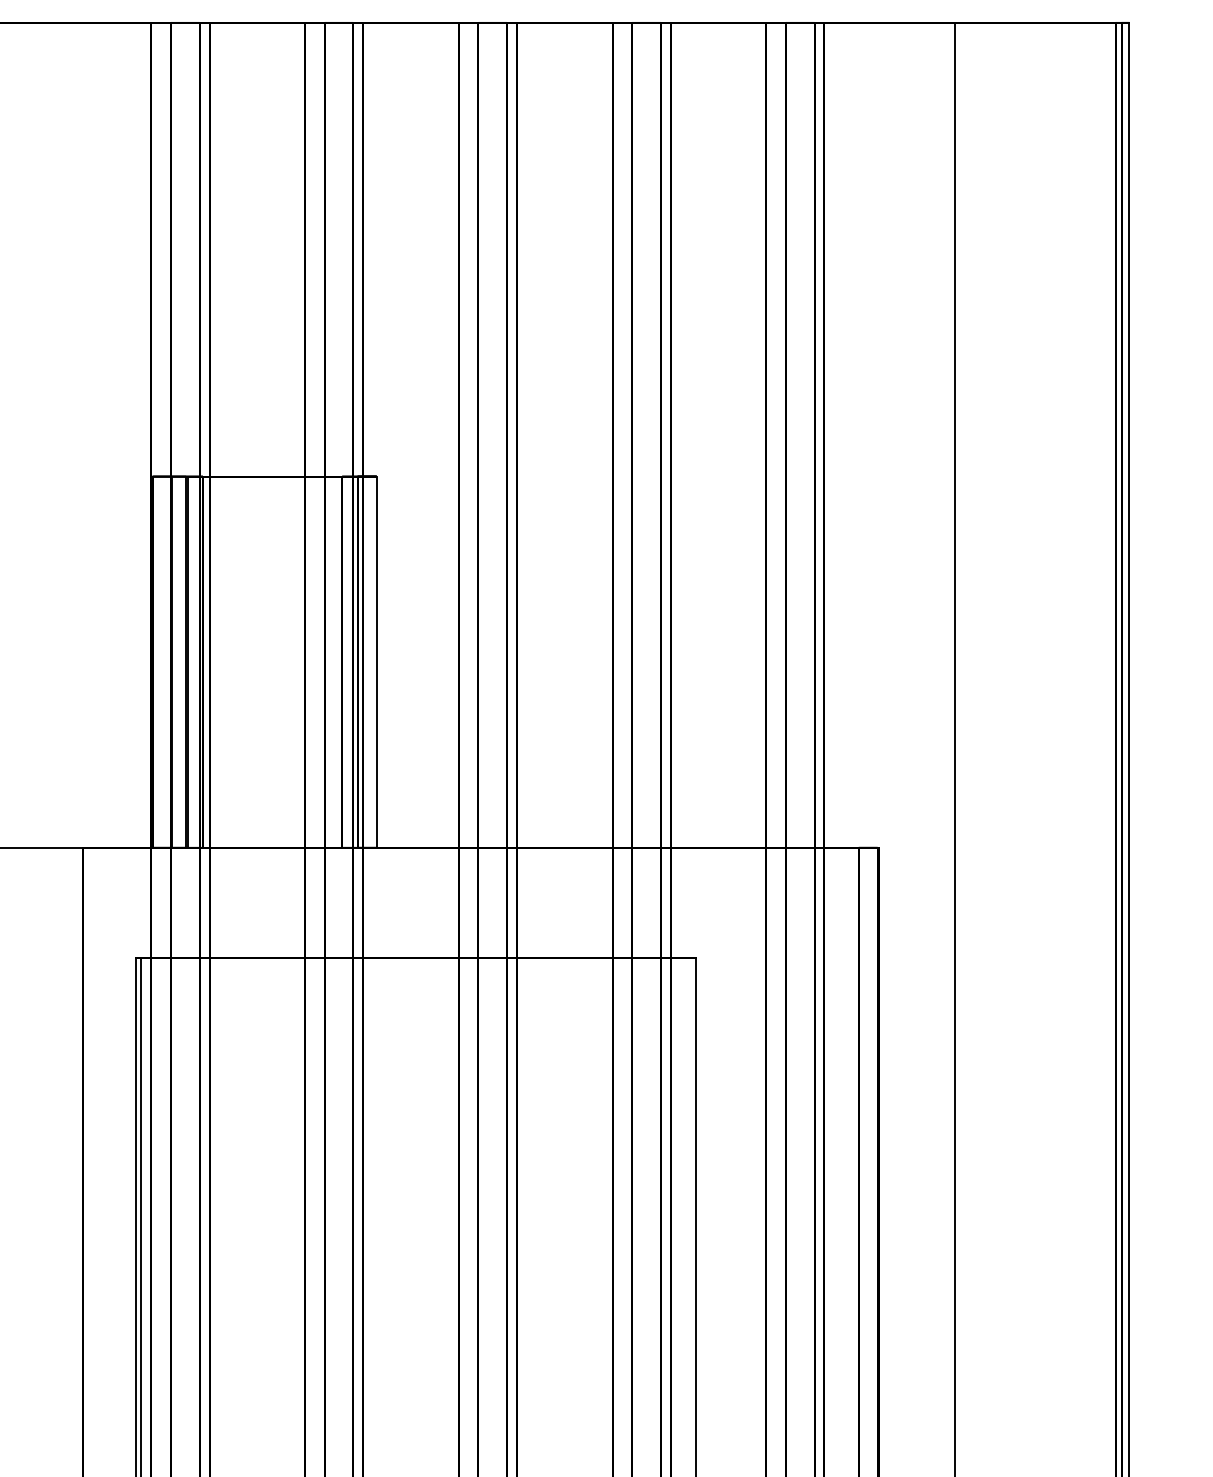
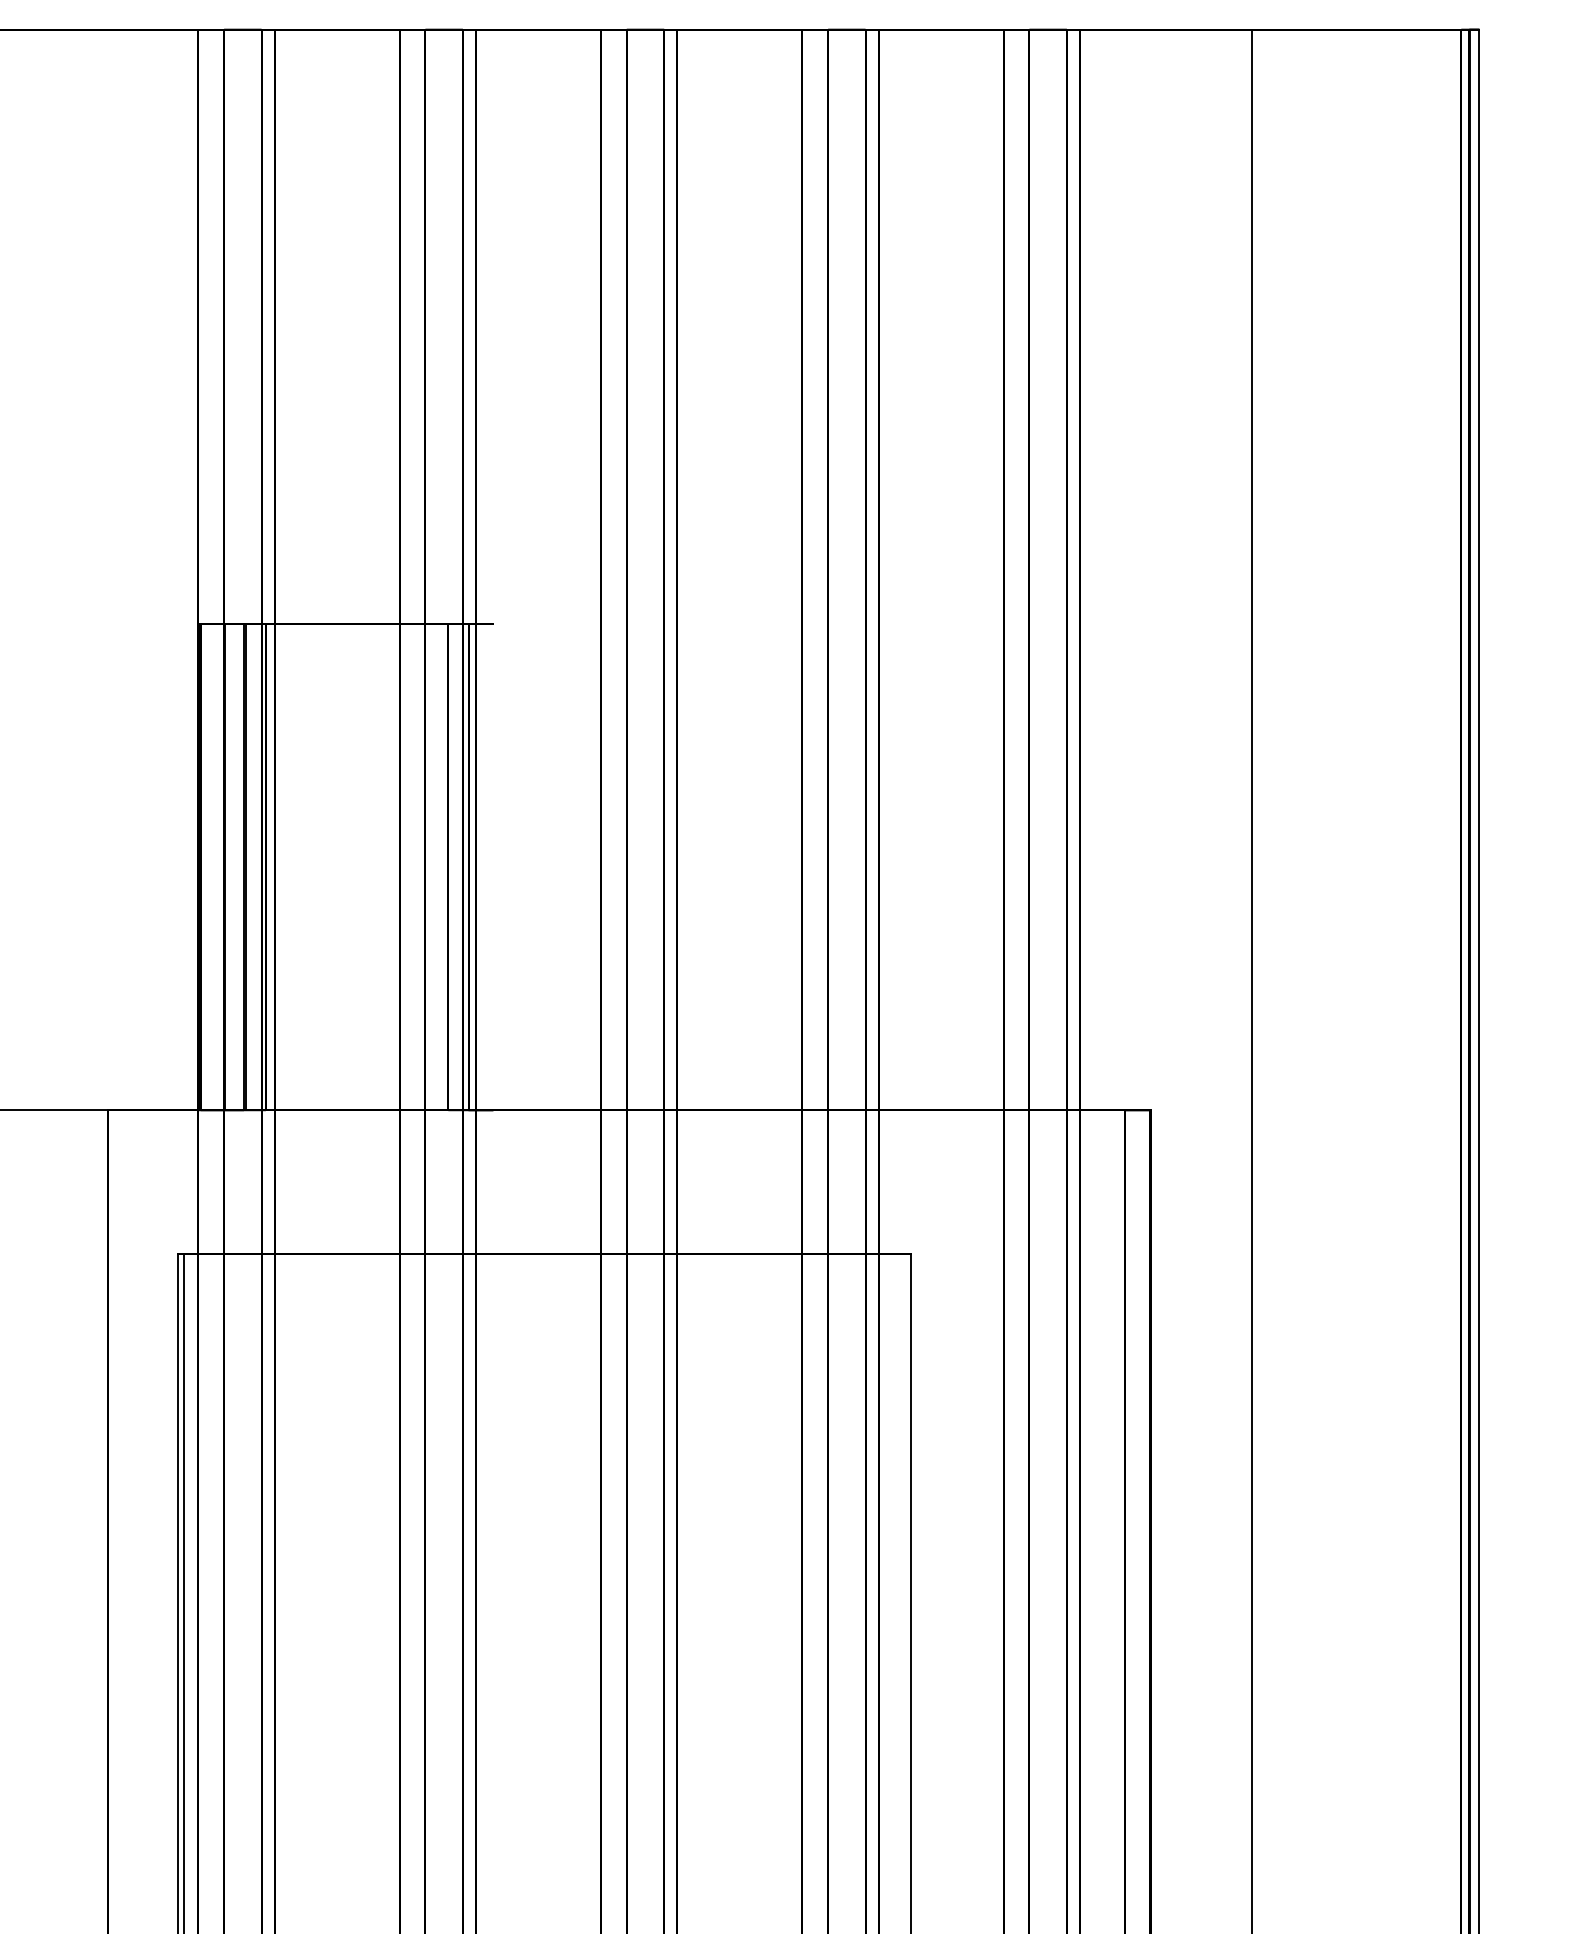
line: (376, 662) -> (493, 867), removed

